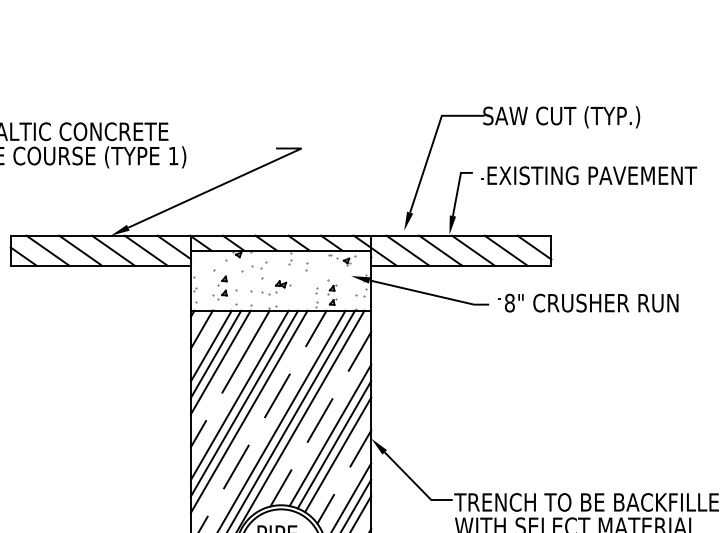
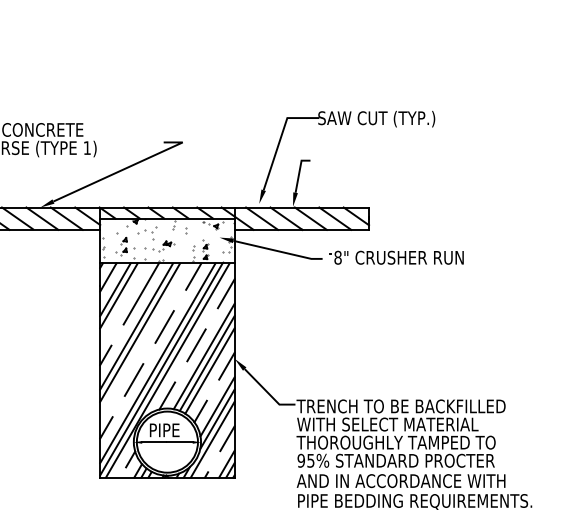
part: (592, 175) -> (399, 162), removed
line: (220, 361) -> (122, 301), removed
line: (249, 411) -> (143, 338), removed

